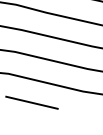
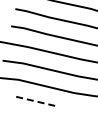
line: (32, 102) -> (36, 101), solid -> dashed

